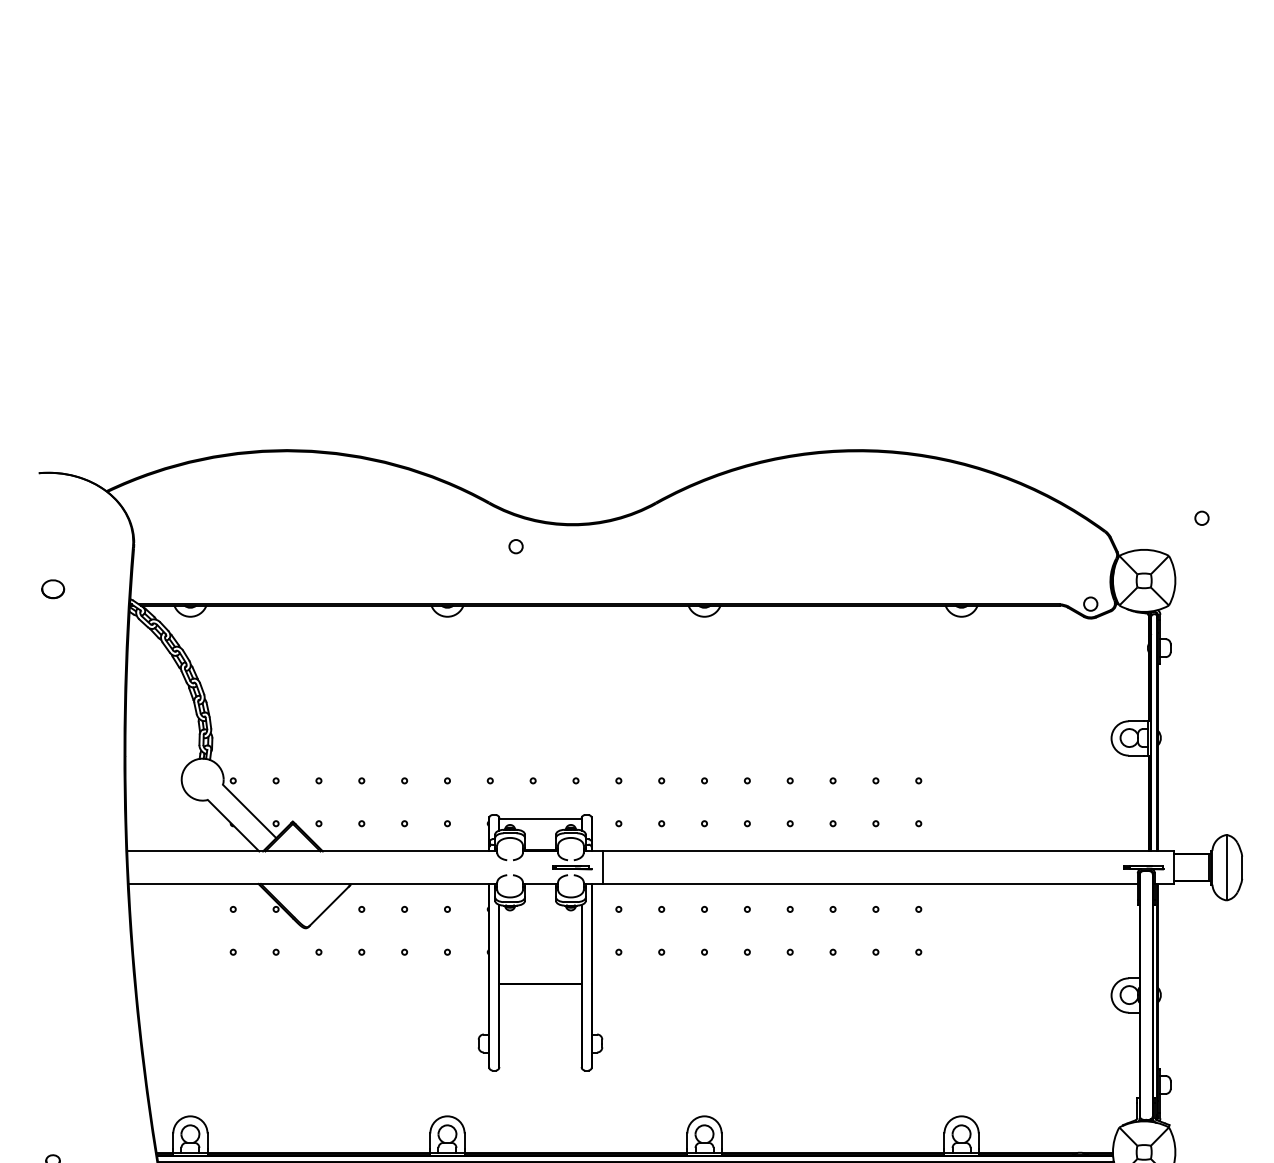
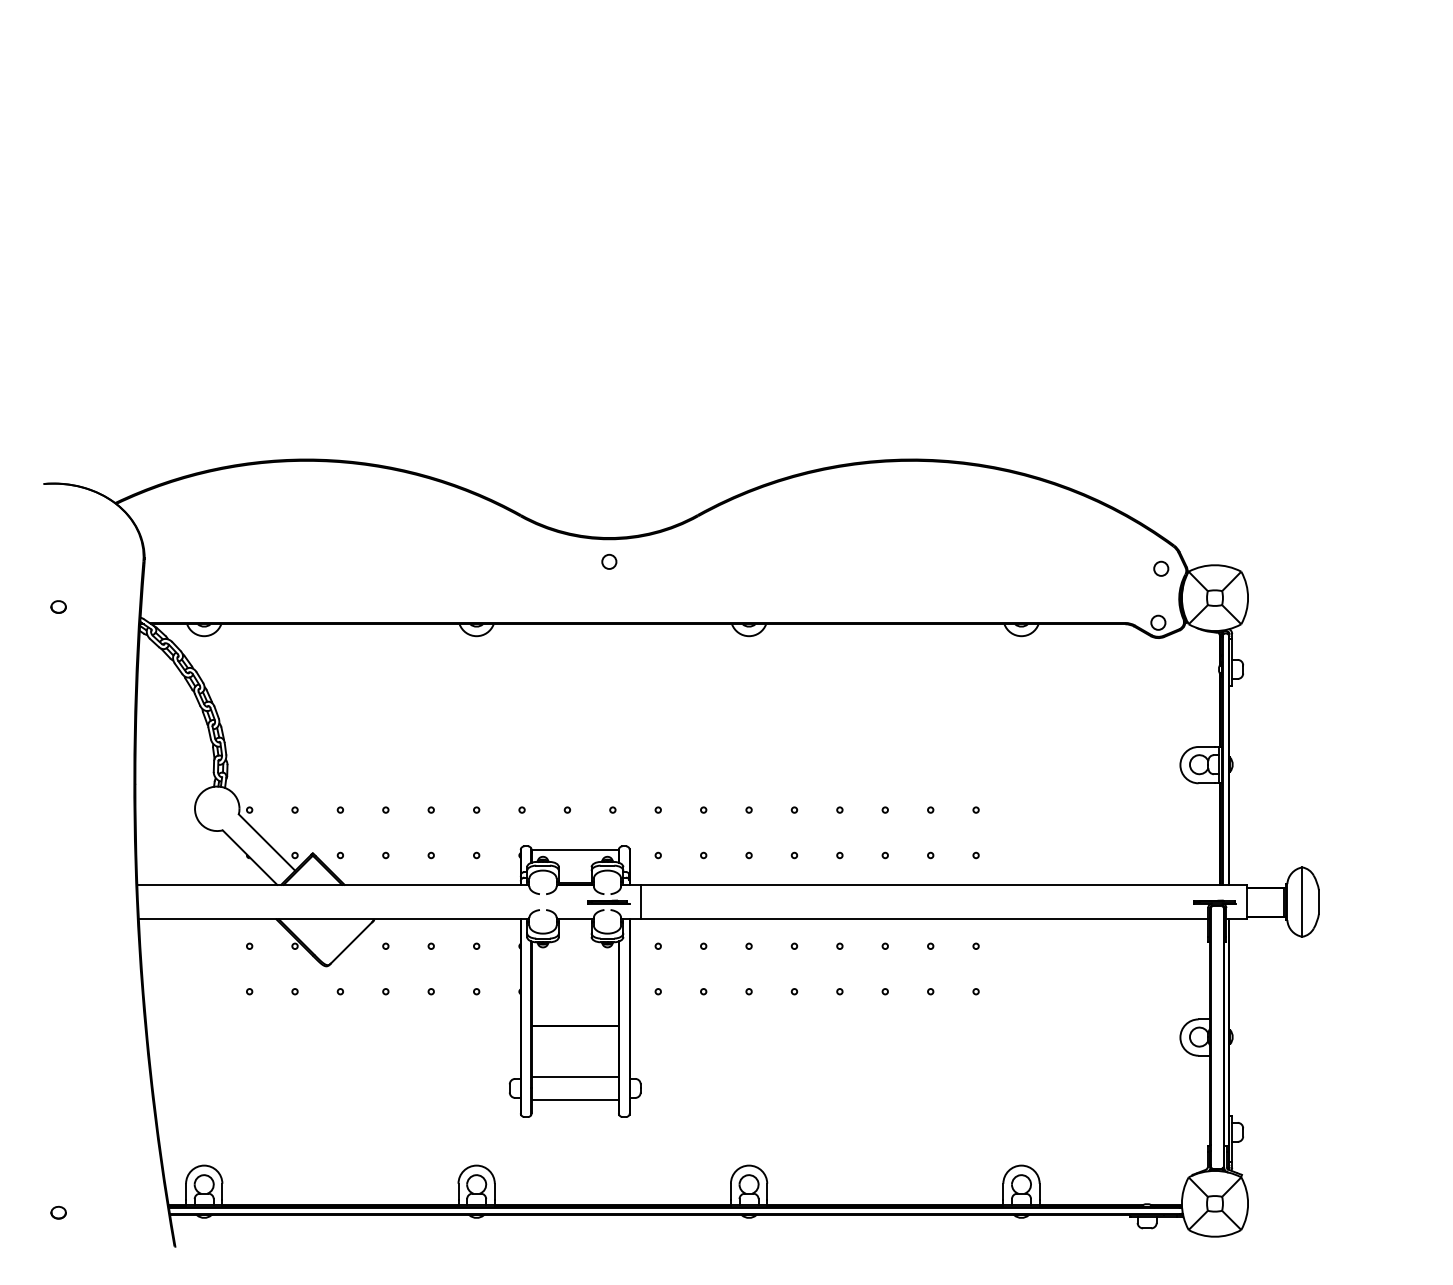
circle: (1202, 517) -> (1161, 568), moved
circle: (516, 546) -> (609, 561), moved
part: (52, 588) -> (58, 606), size x0.62
line: (539, 1033) -> (574, 1077), added
line: (539, 1053) -> (574, 1099), added

